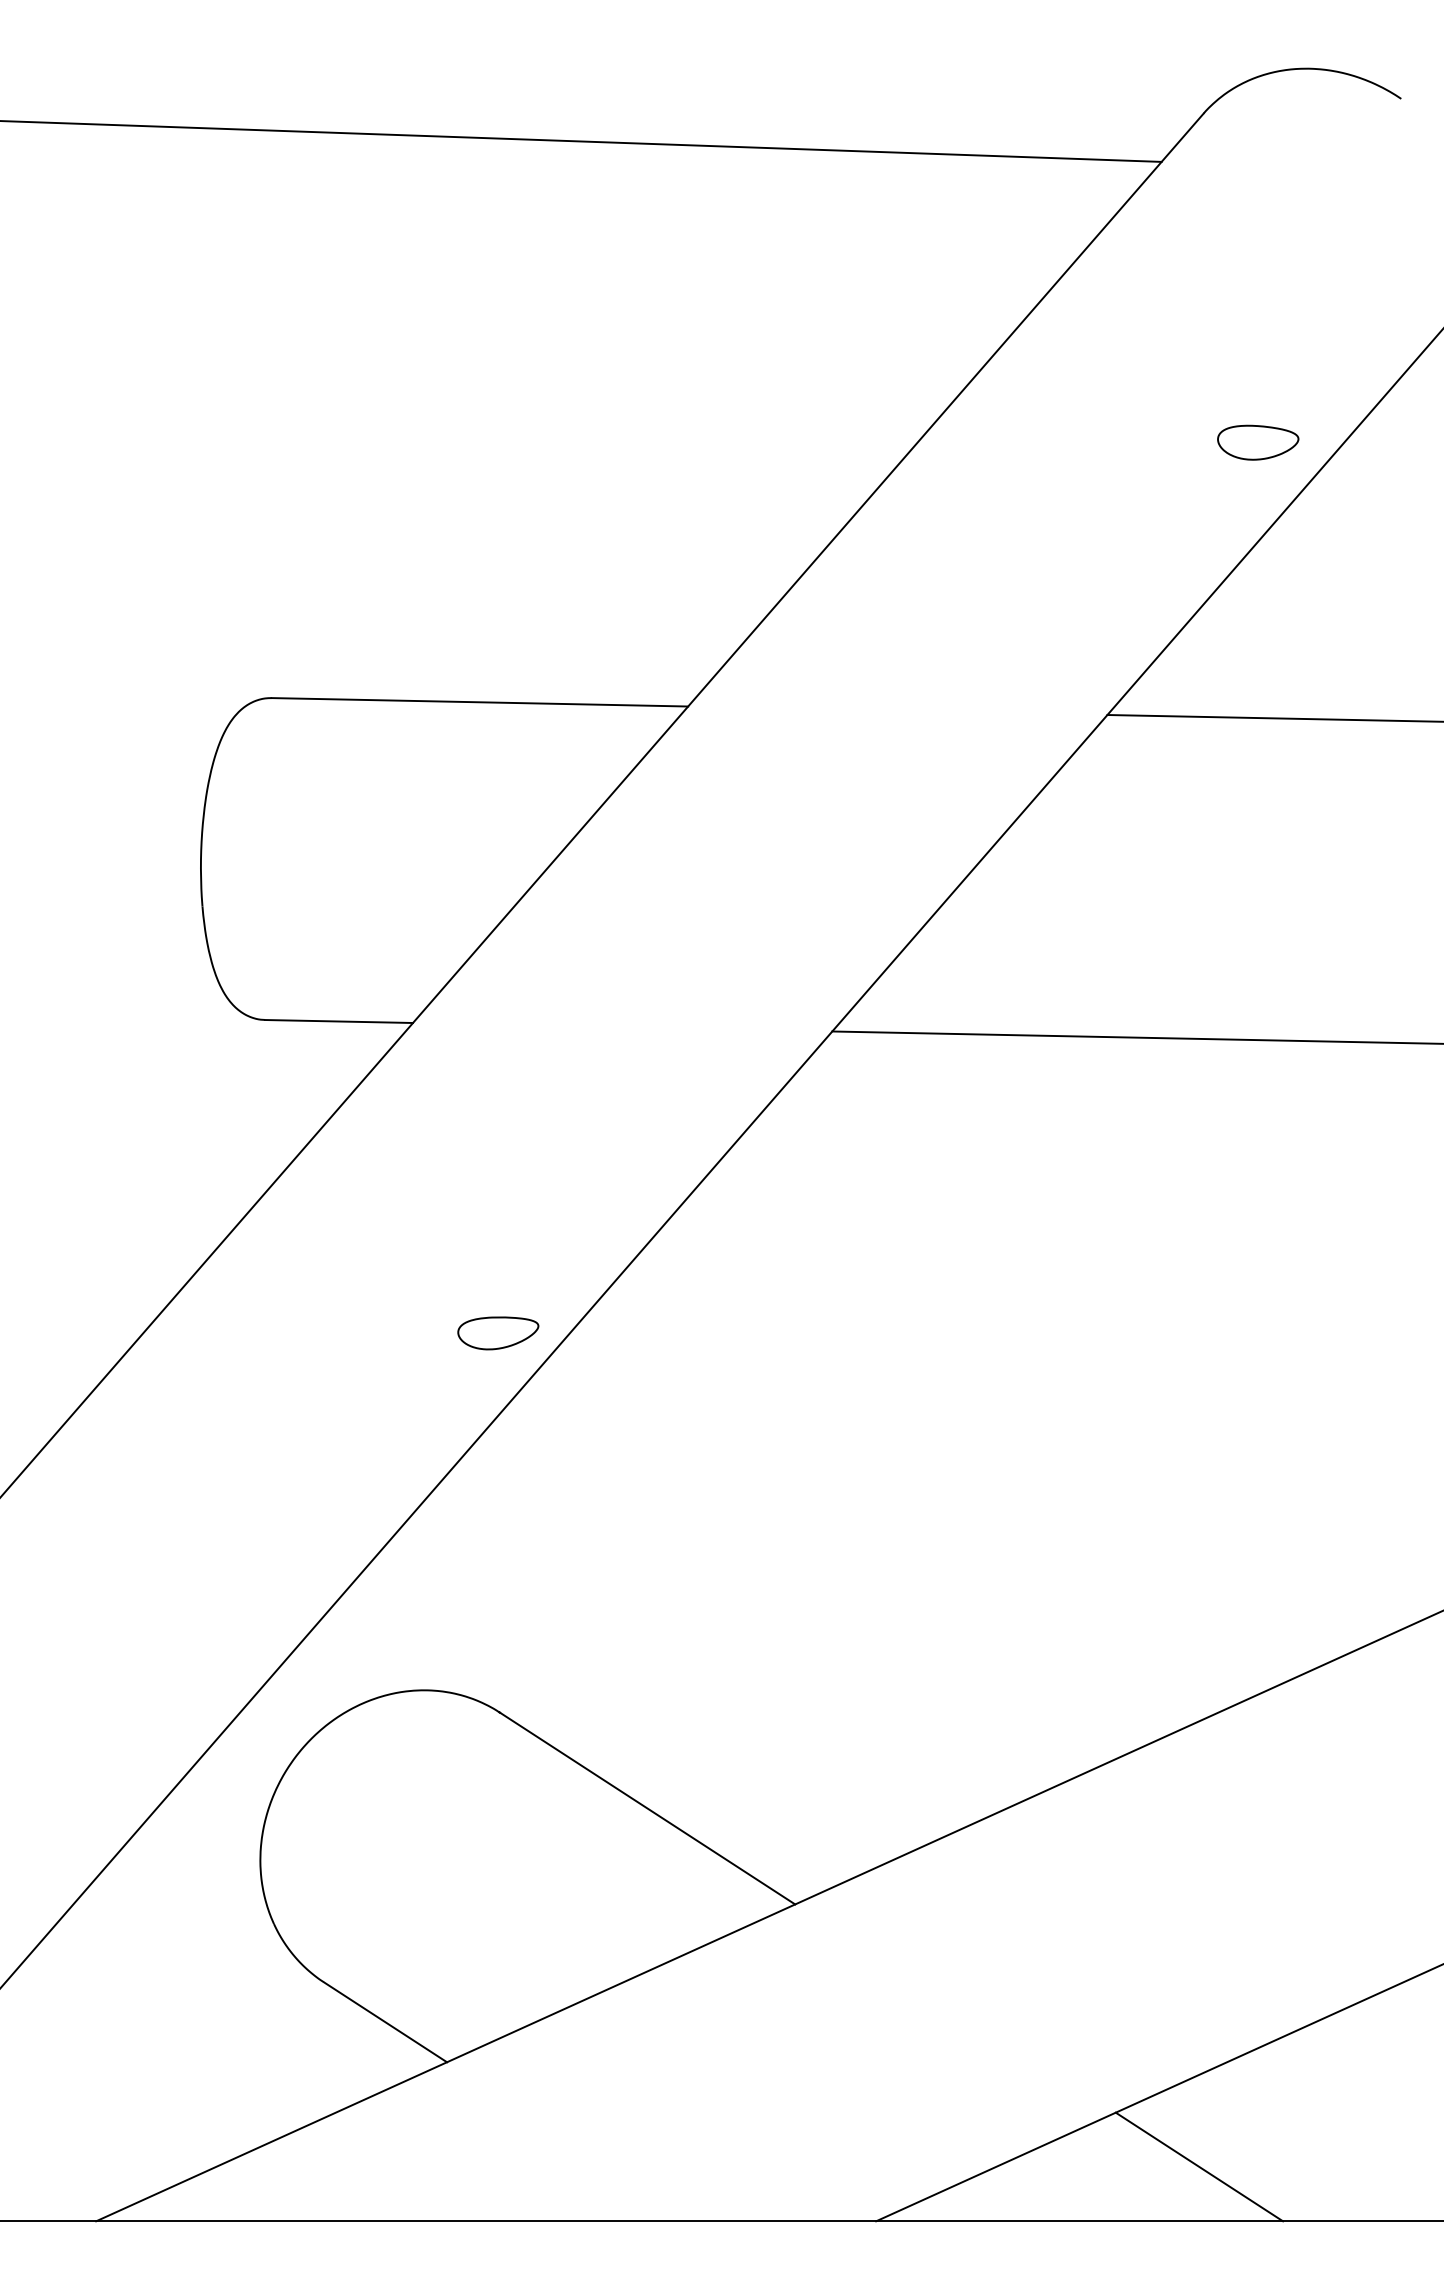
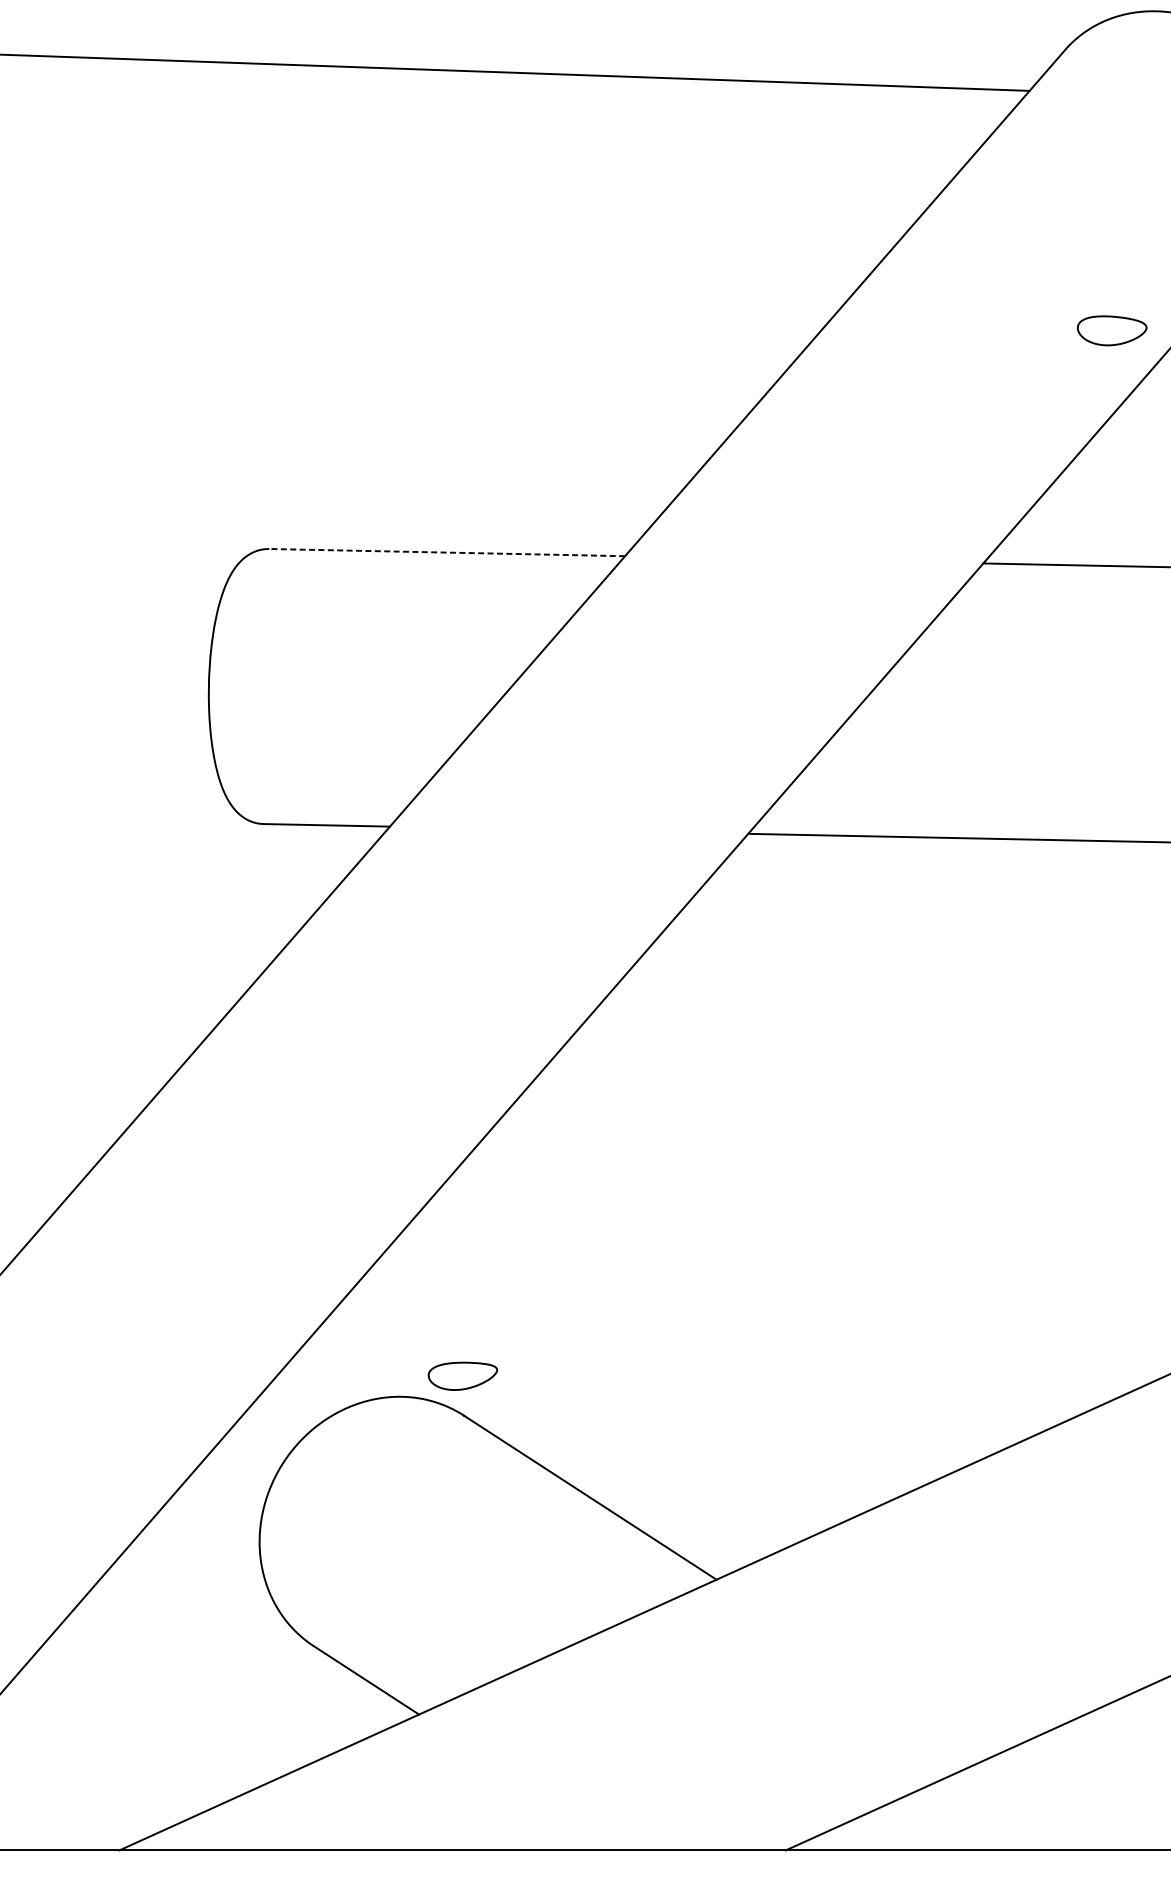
line: (479, 702) -> (446, 552), solid -> dashed
part: (498, 1333) -> (463, 1376), moved
line: (1199, 2166) -> (1061, 1803), removed

